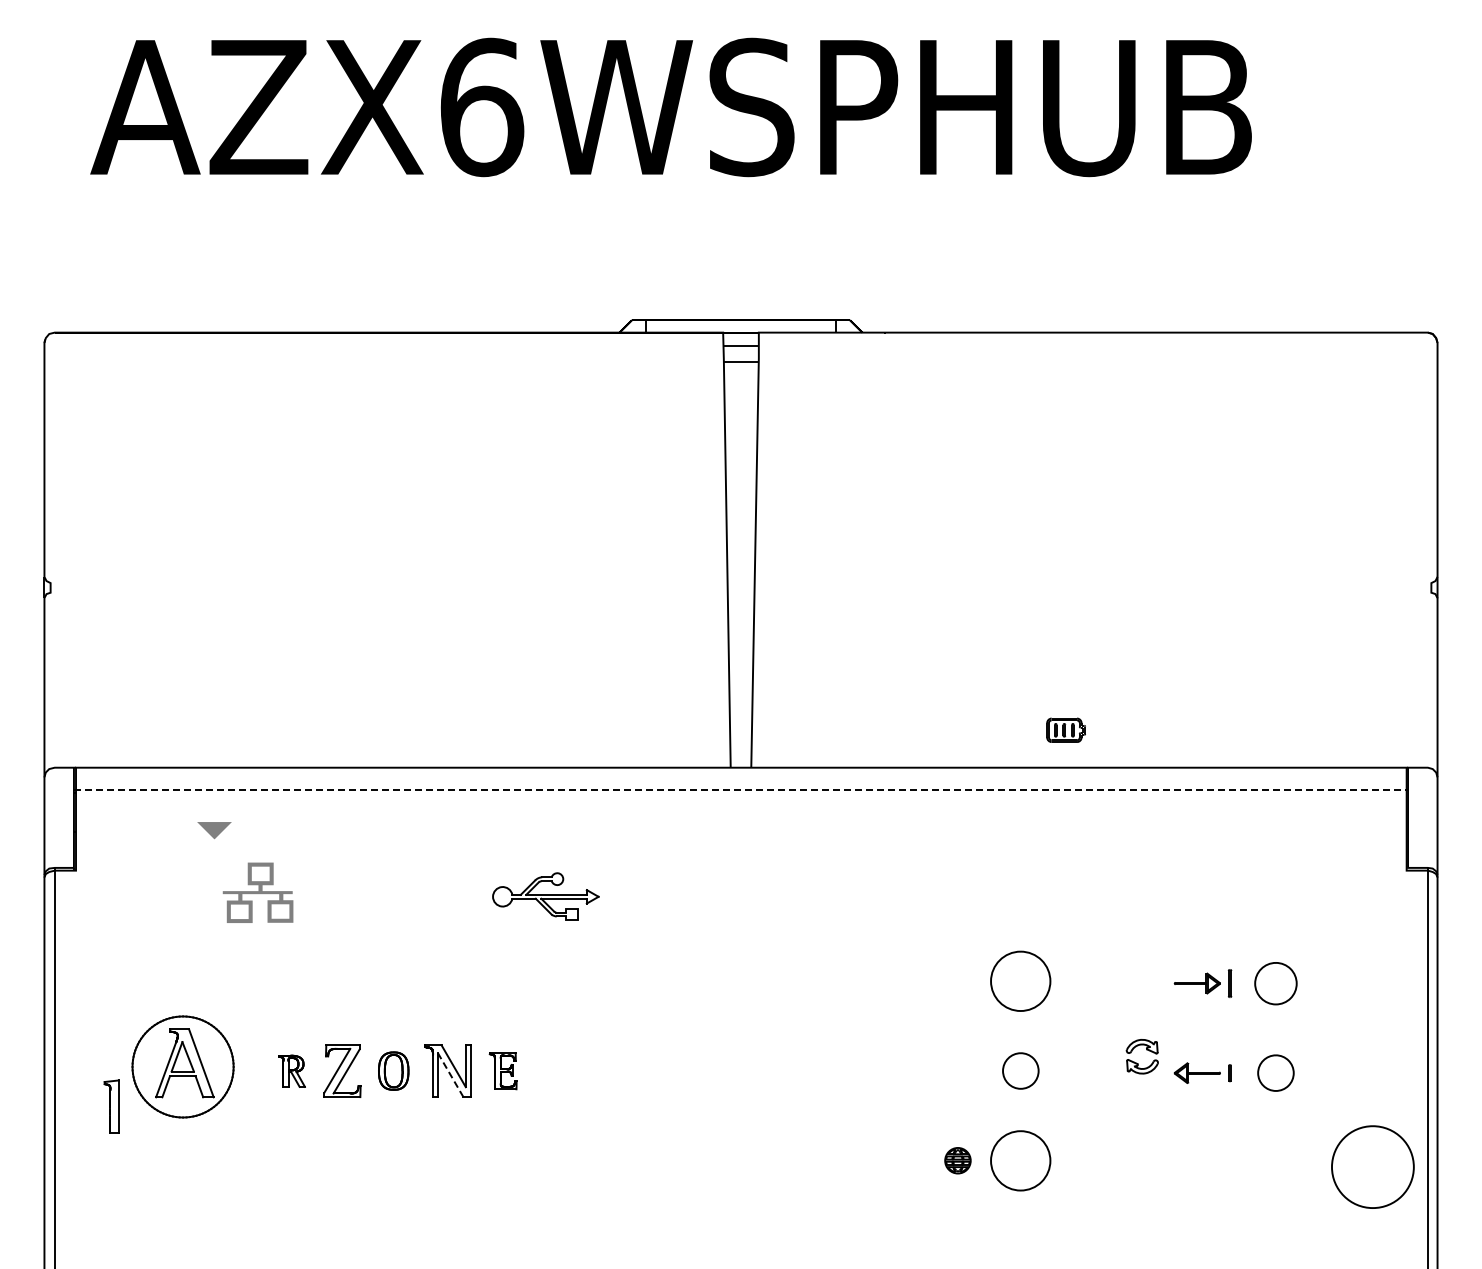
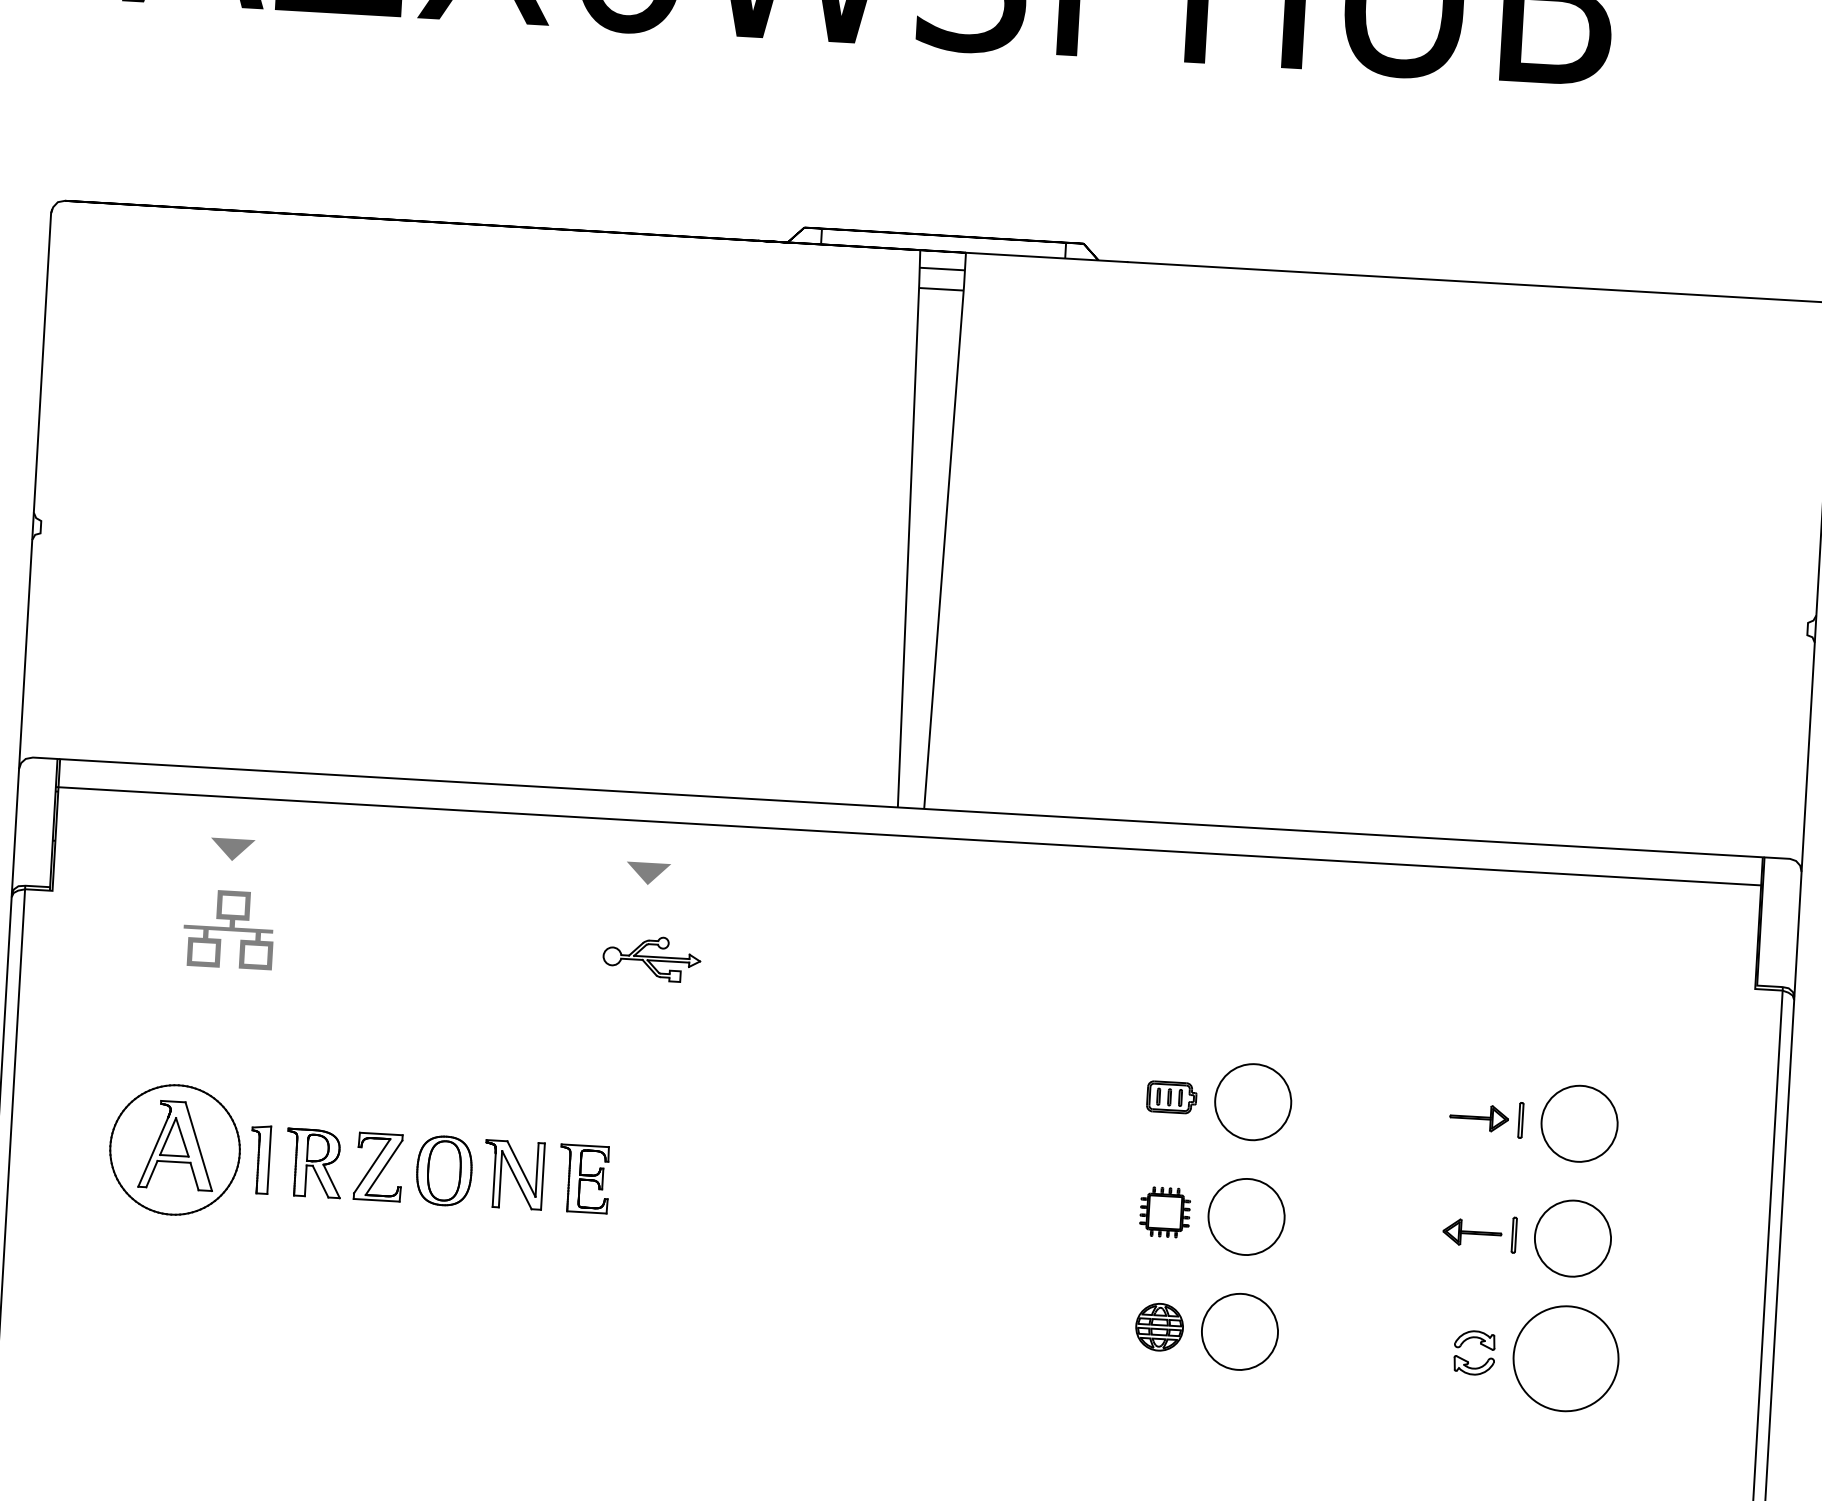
part: (1065, 729) -> (1171, 1096), moved
line: (741, 789) -> (910, 836), dashed -> solid
part: (539, 830) -> (648, 873), added
part: (258, 892) -> (229, 929), moved
part: (545, 895) -> (651, 957), size x0.71
part: (1275, 983) -> (1579, 1123), size x1.43
part: (1138, 1063) -> (1469, 1361), moved
part: (393, 1070) -> (444, 1170), size x1.43
part: (503, 1070) -> (584, 1178), size x1.43
part: (956, 1070) -> (1164, 1211), added
part: (1020, 1070) -> (1246, 1216), size x1.67
part: (291, 1071) -> (313, 1163), size x1.67
part: (1229, 1072) -> (1513, 1234), size x1.67
part: (1275, 1072) -> (1572, 1237), size x1.67
line: (450, 1074) -> (516, 1179), dashed -> solid
part: (111, 1106) -> (259, 1159), moved
part: (957, 1160) -> (1159, 1326), size x1.43
part: (1372, 1166) -> (1565, 1357), moved

